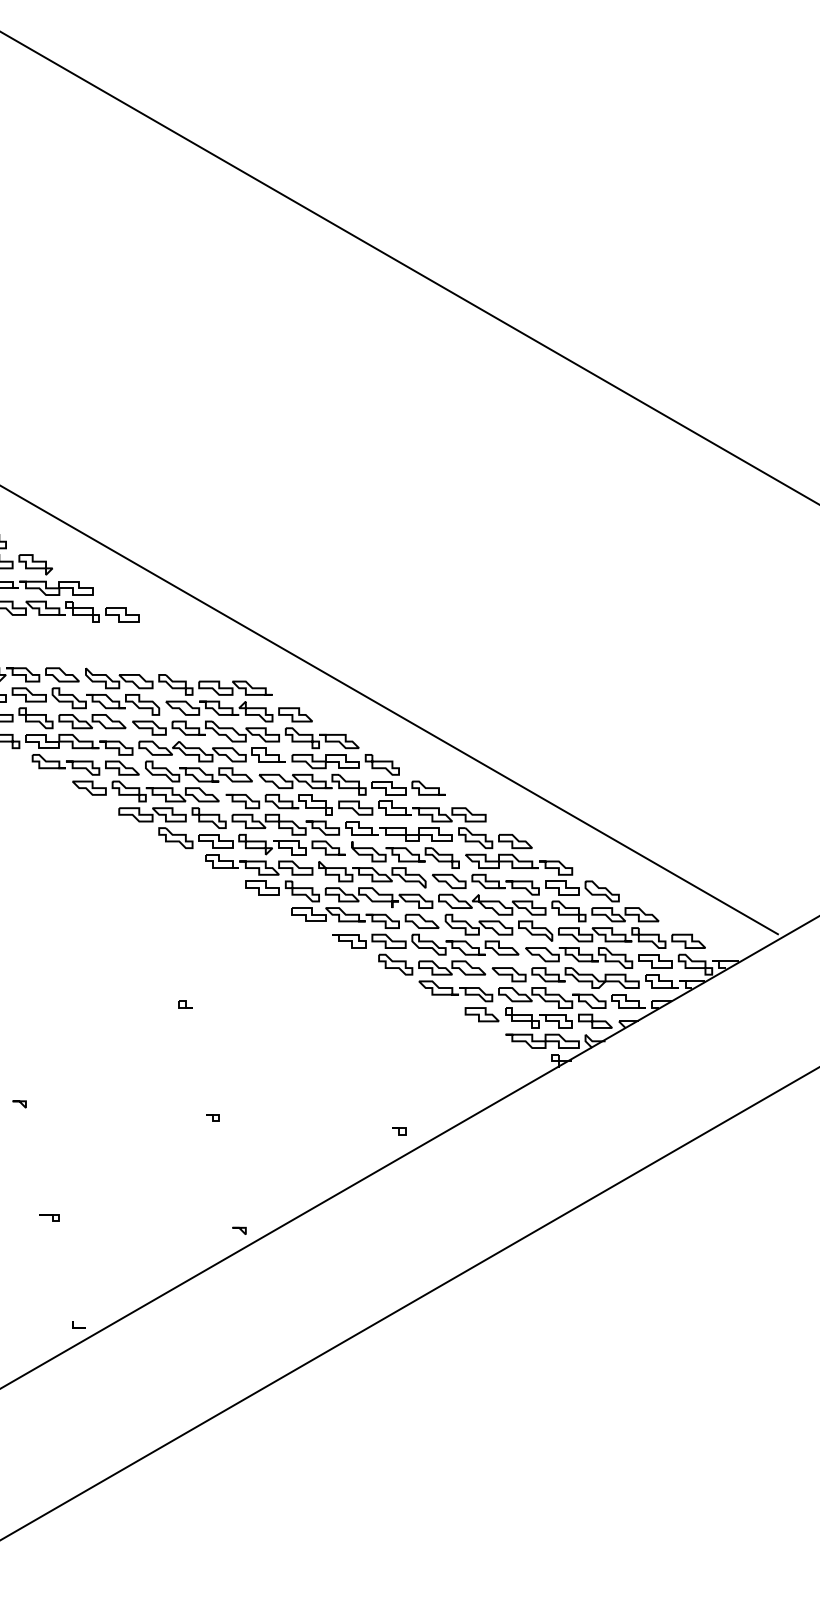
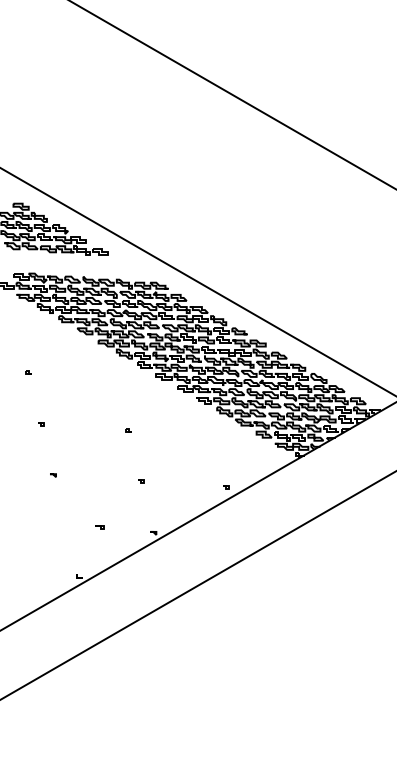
part: (48, 1218) -> (99, 527), moved

